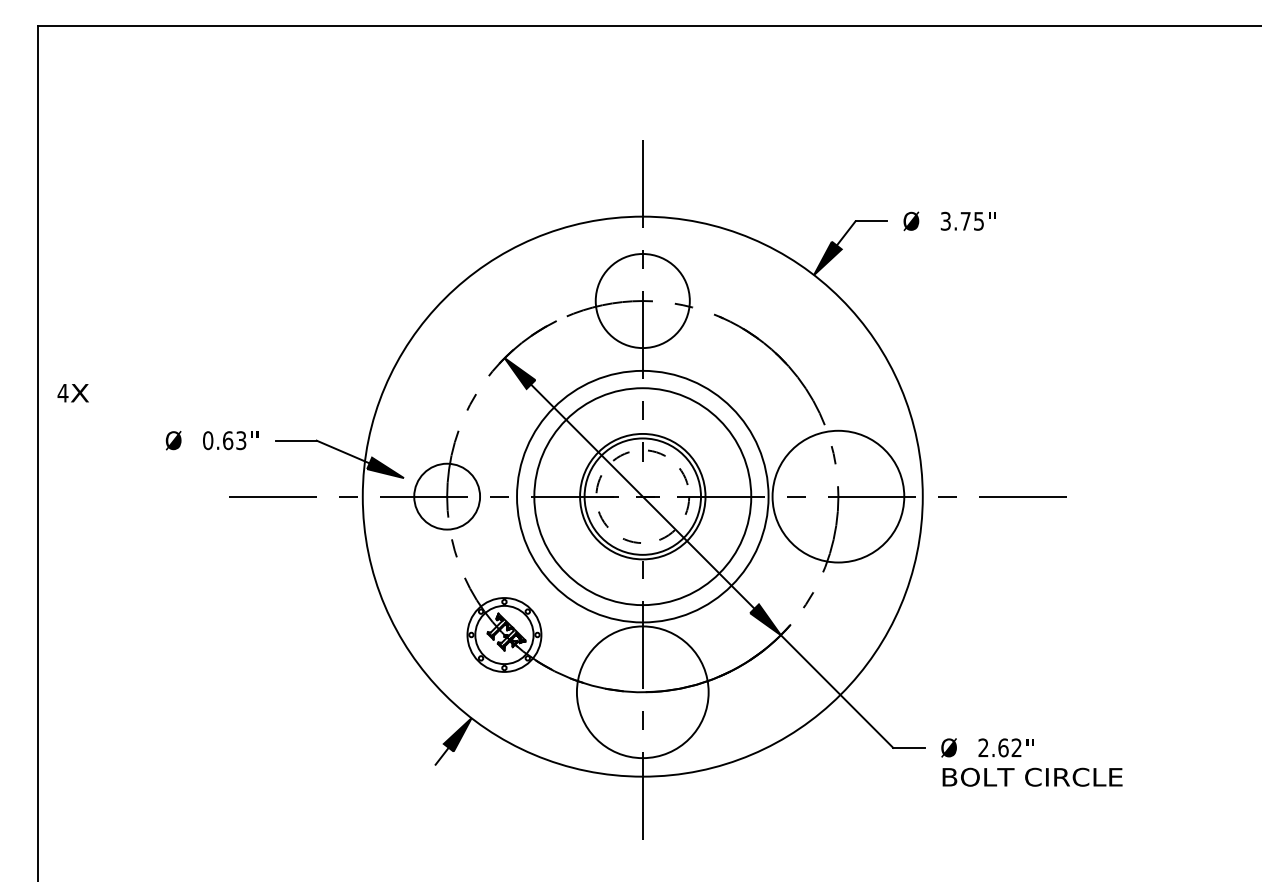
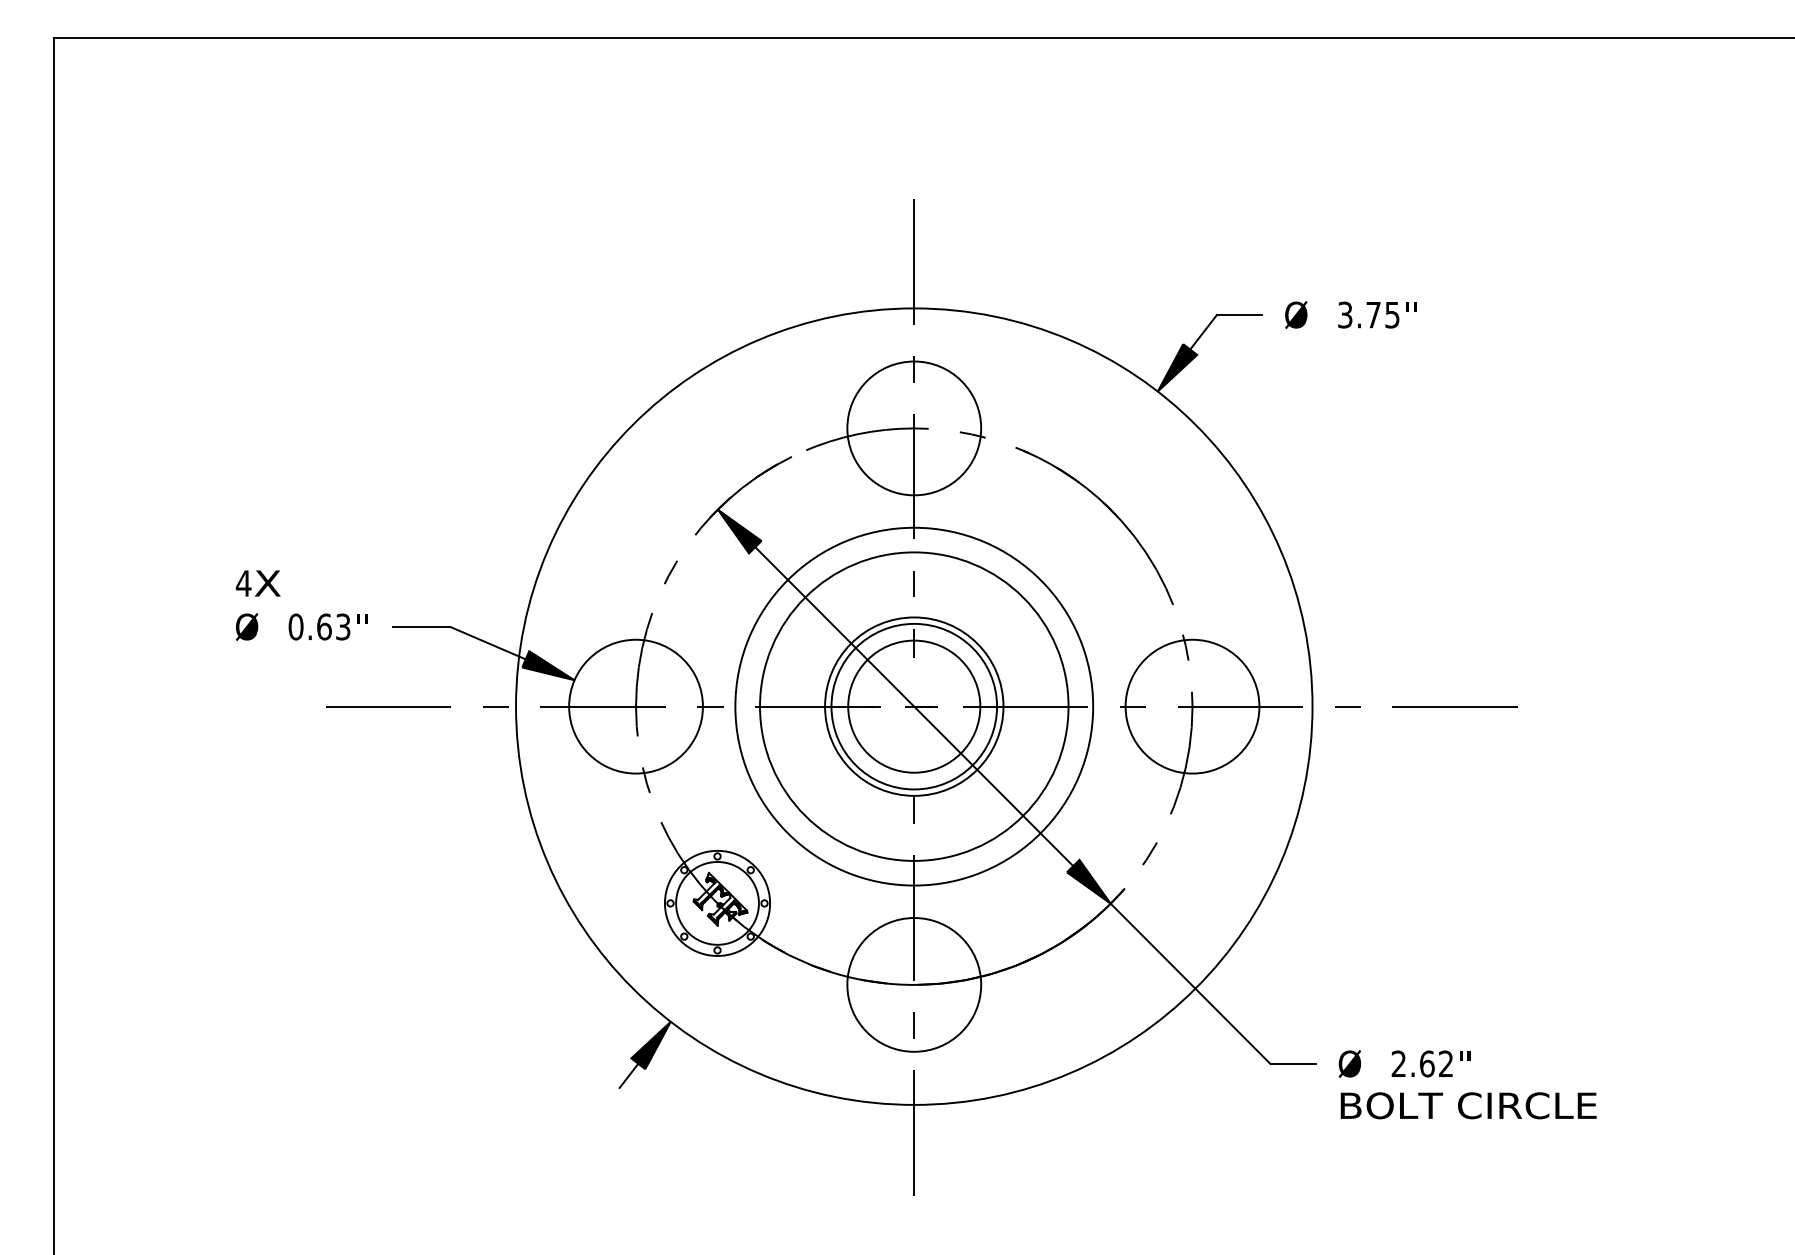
text: (72, 393) -> (257, 583), moved
circle: (446, 496) -> (635, 706), size x1.43
circle: (642, 496) -> (914, 706), dashed -> solid
circle: (838, 496) -> (1192, 706), size x0.71
circle: (642, 692) -> (914, 984), size x0.71

